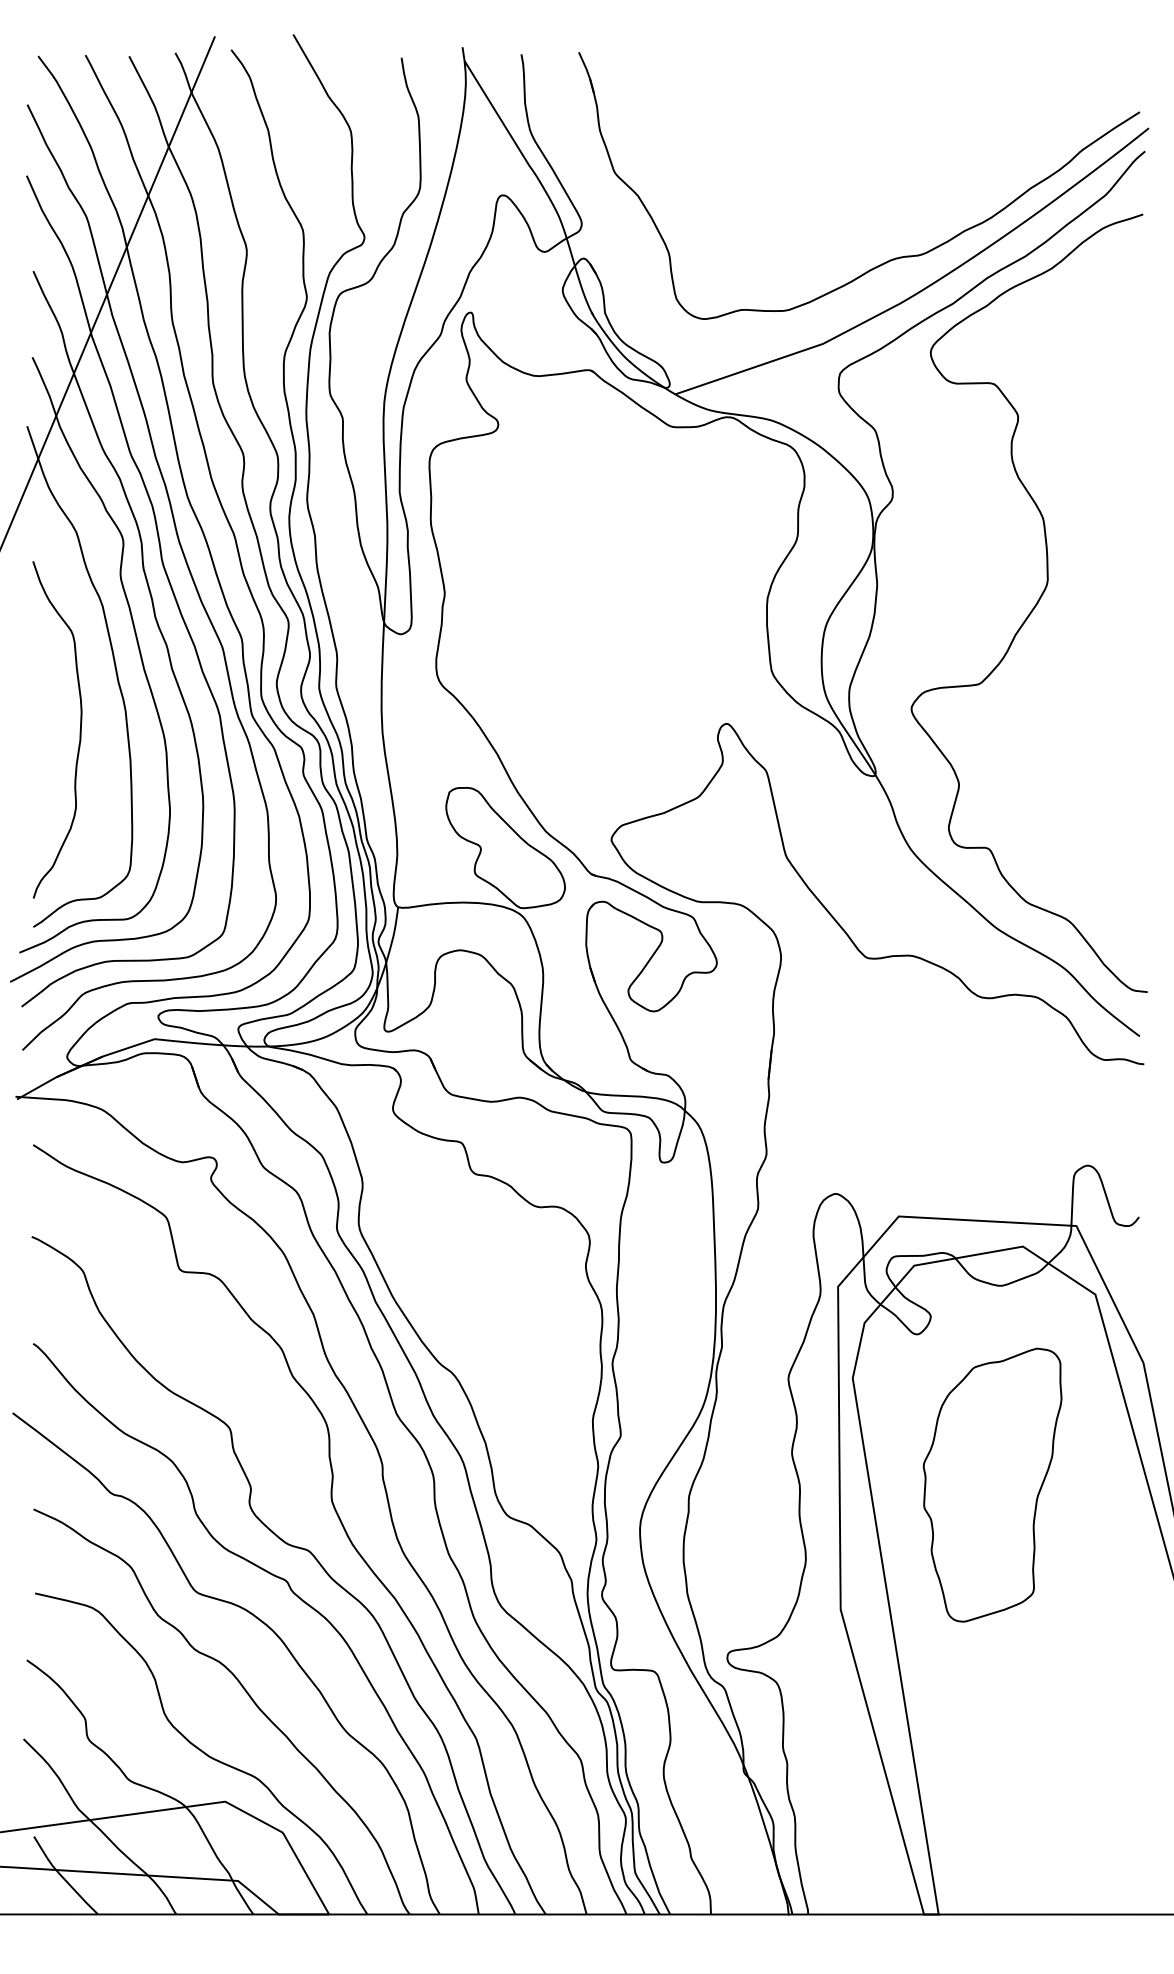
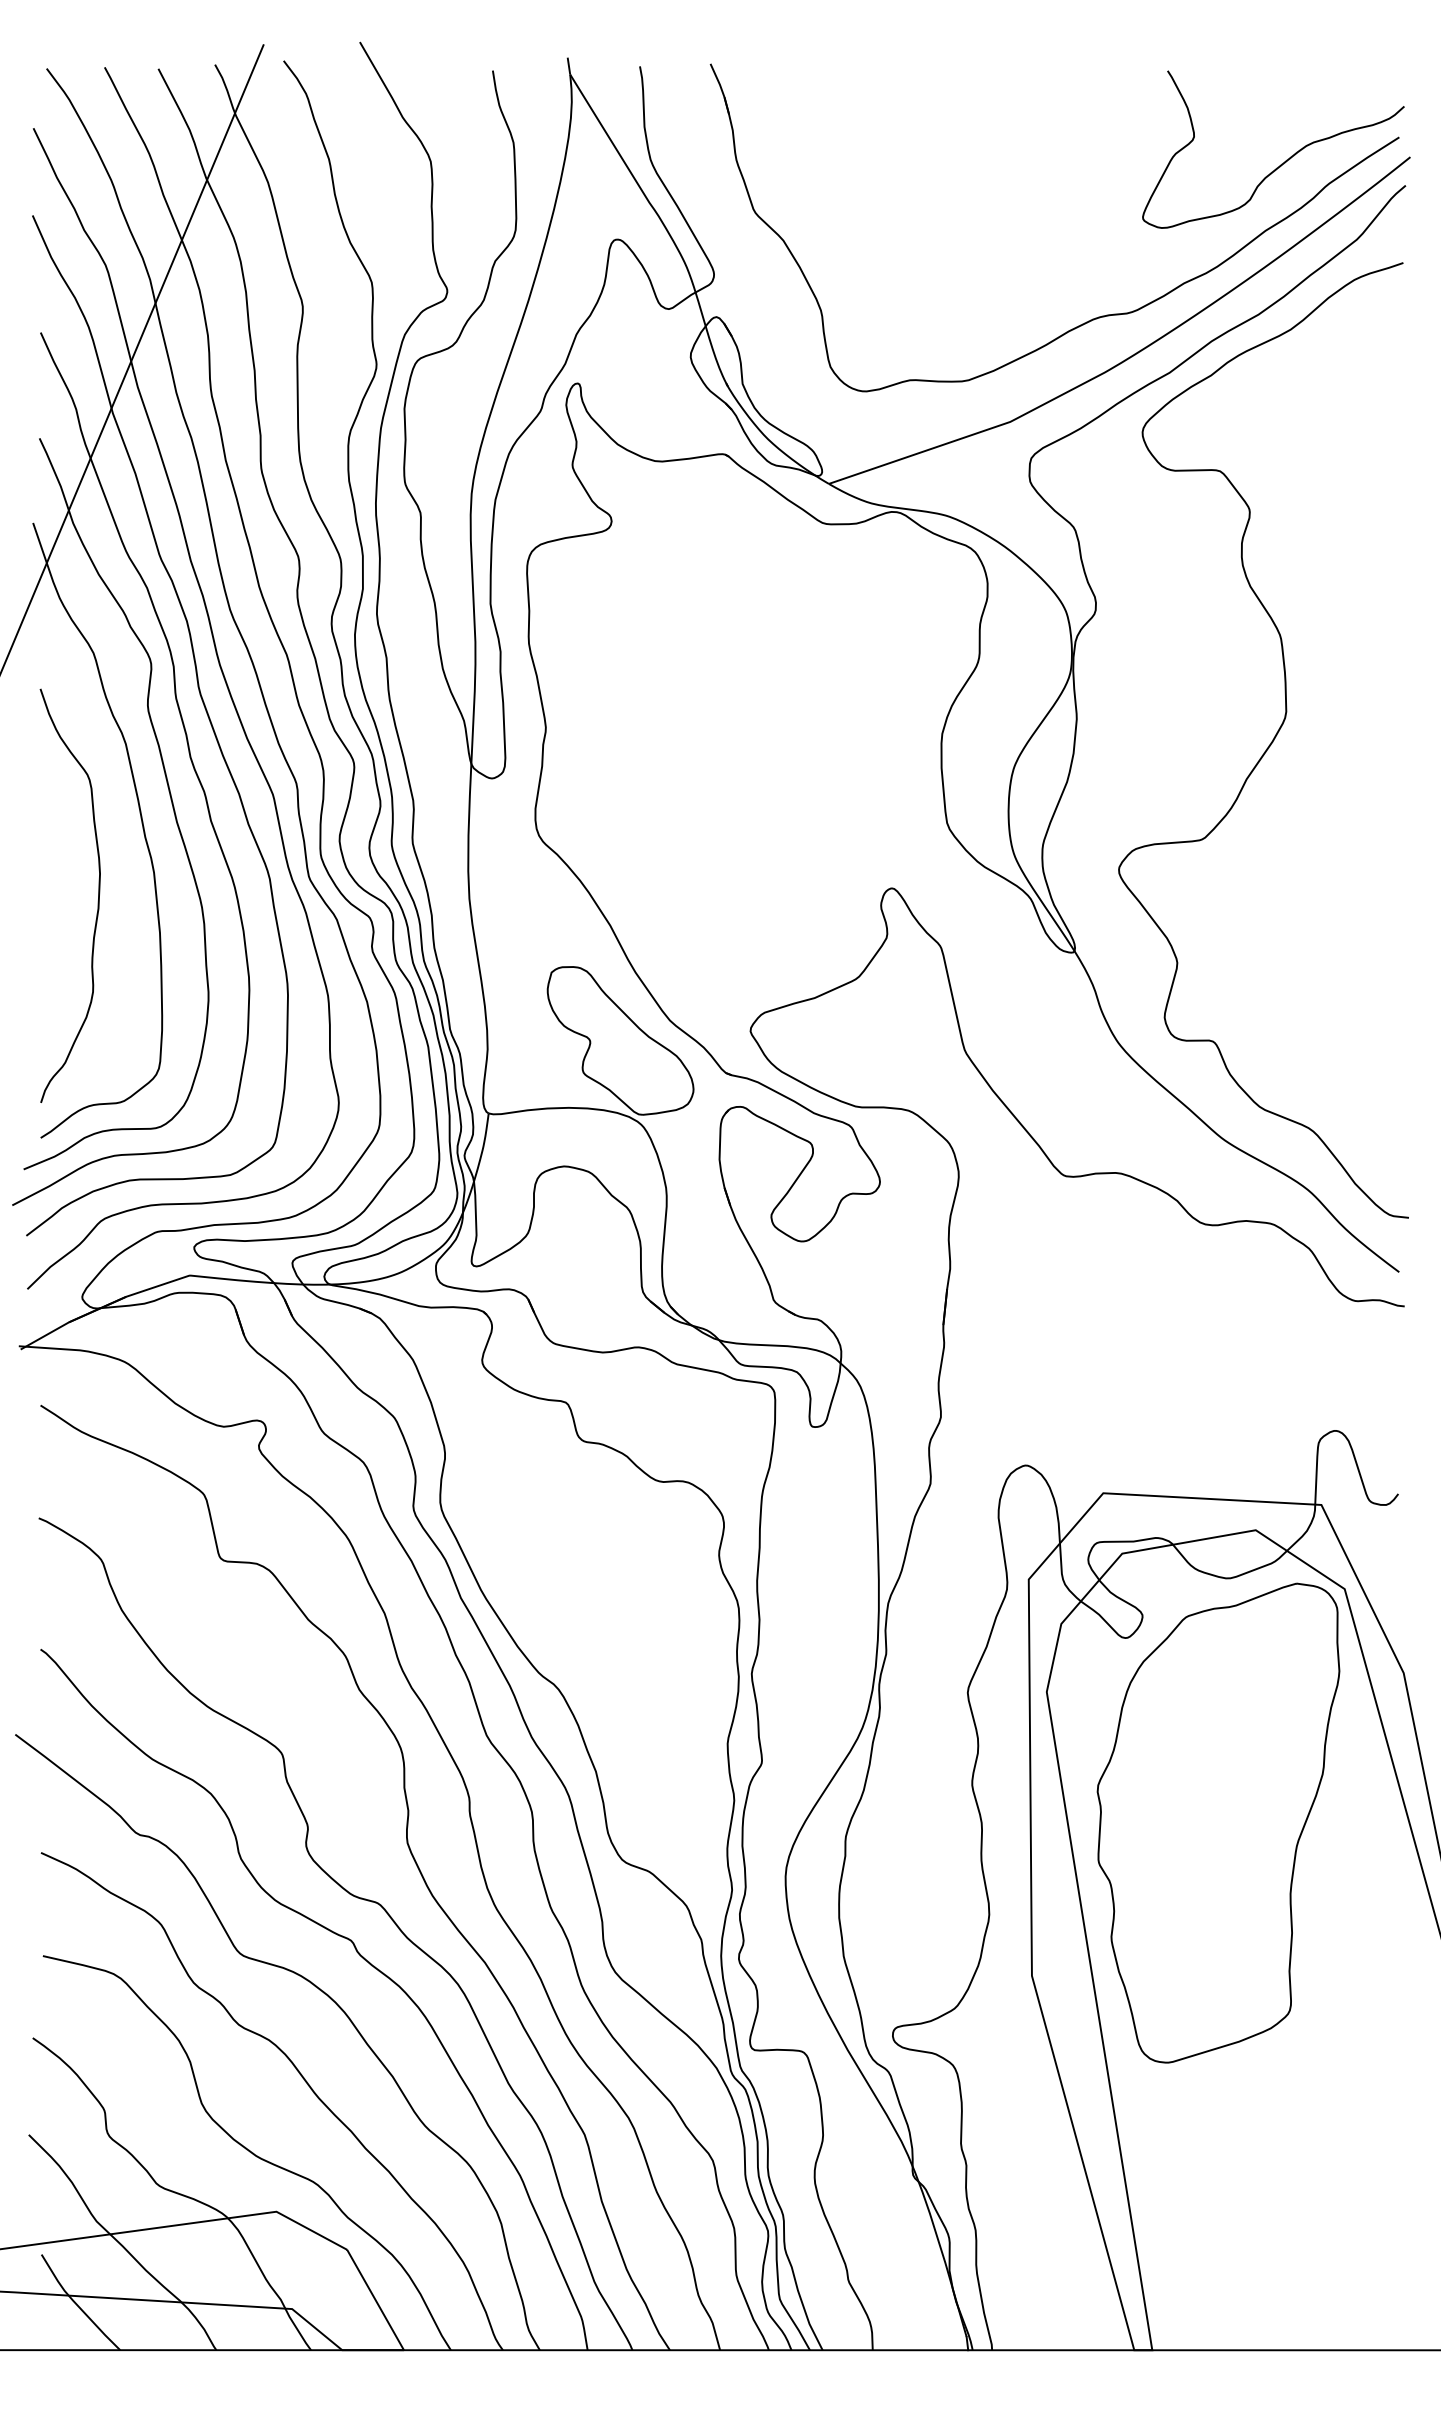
curve: (1043, 133) -> (1281, 163), added
part: (992, 1484) -> (1218, 1822), size x1.43

